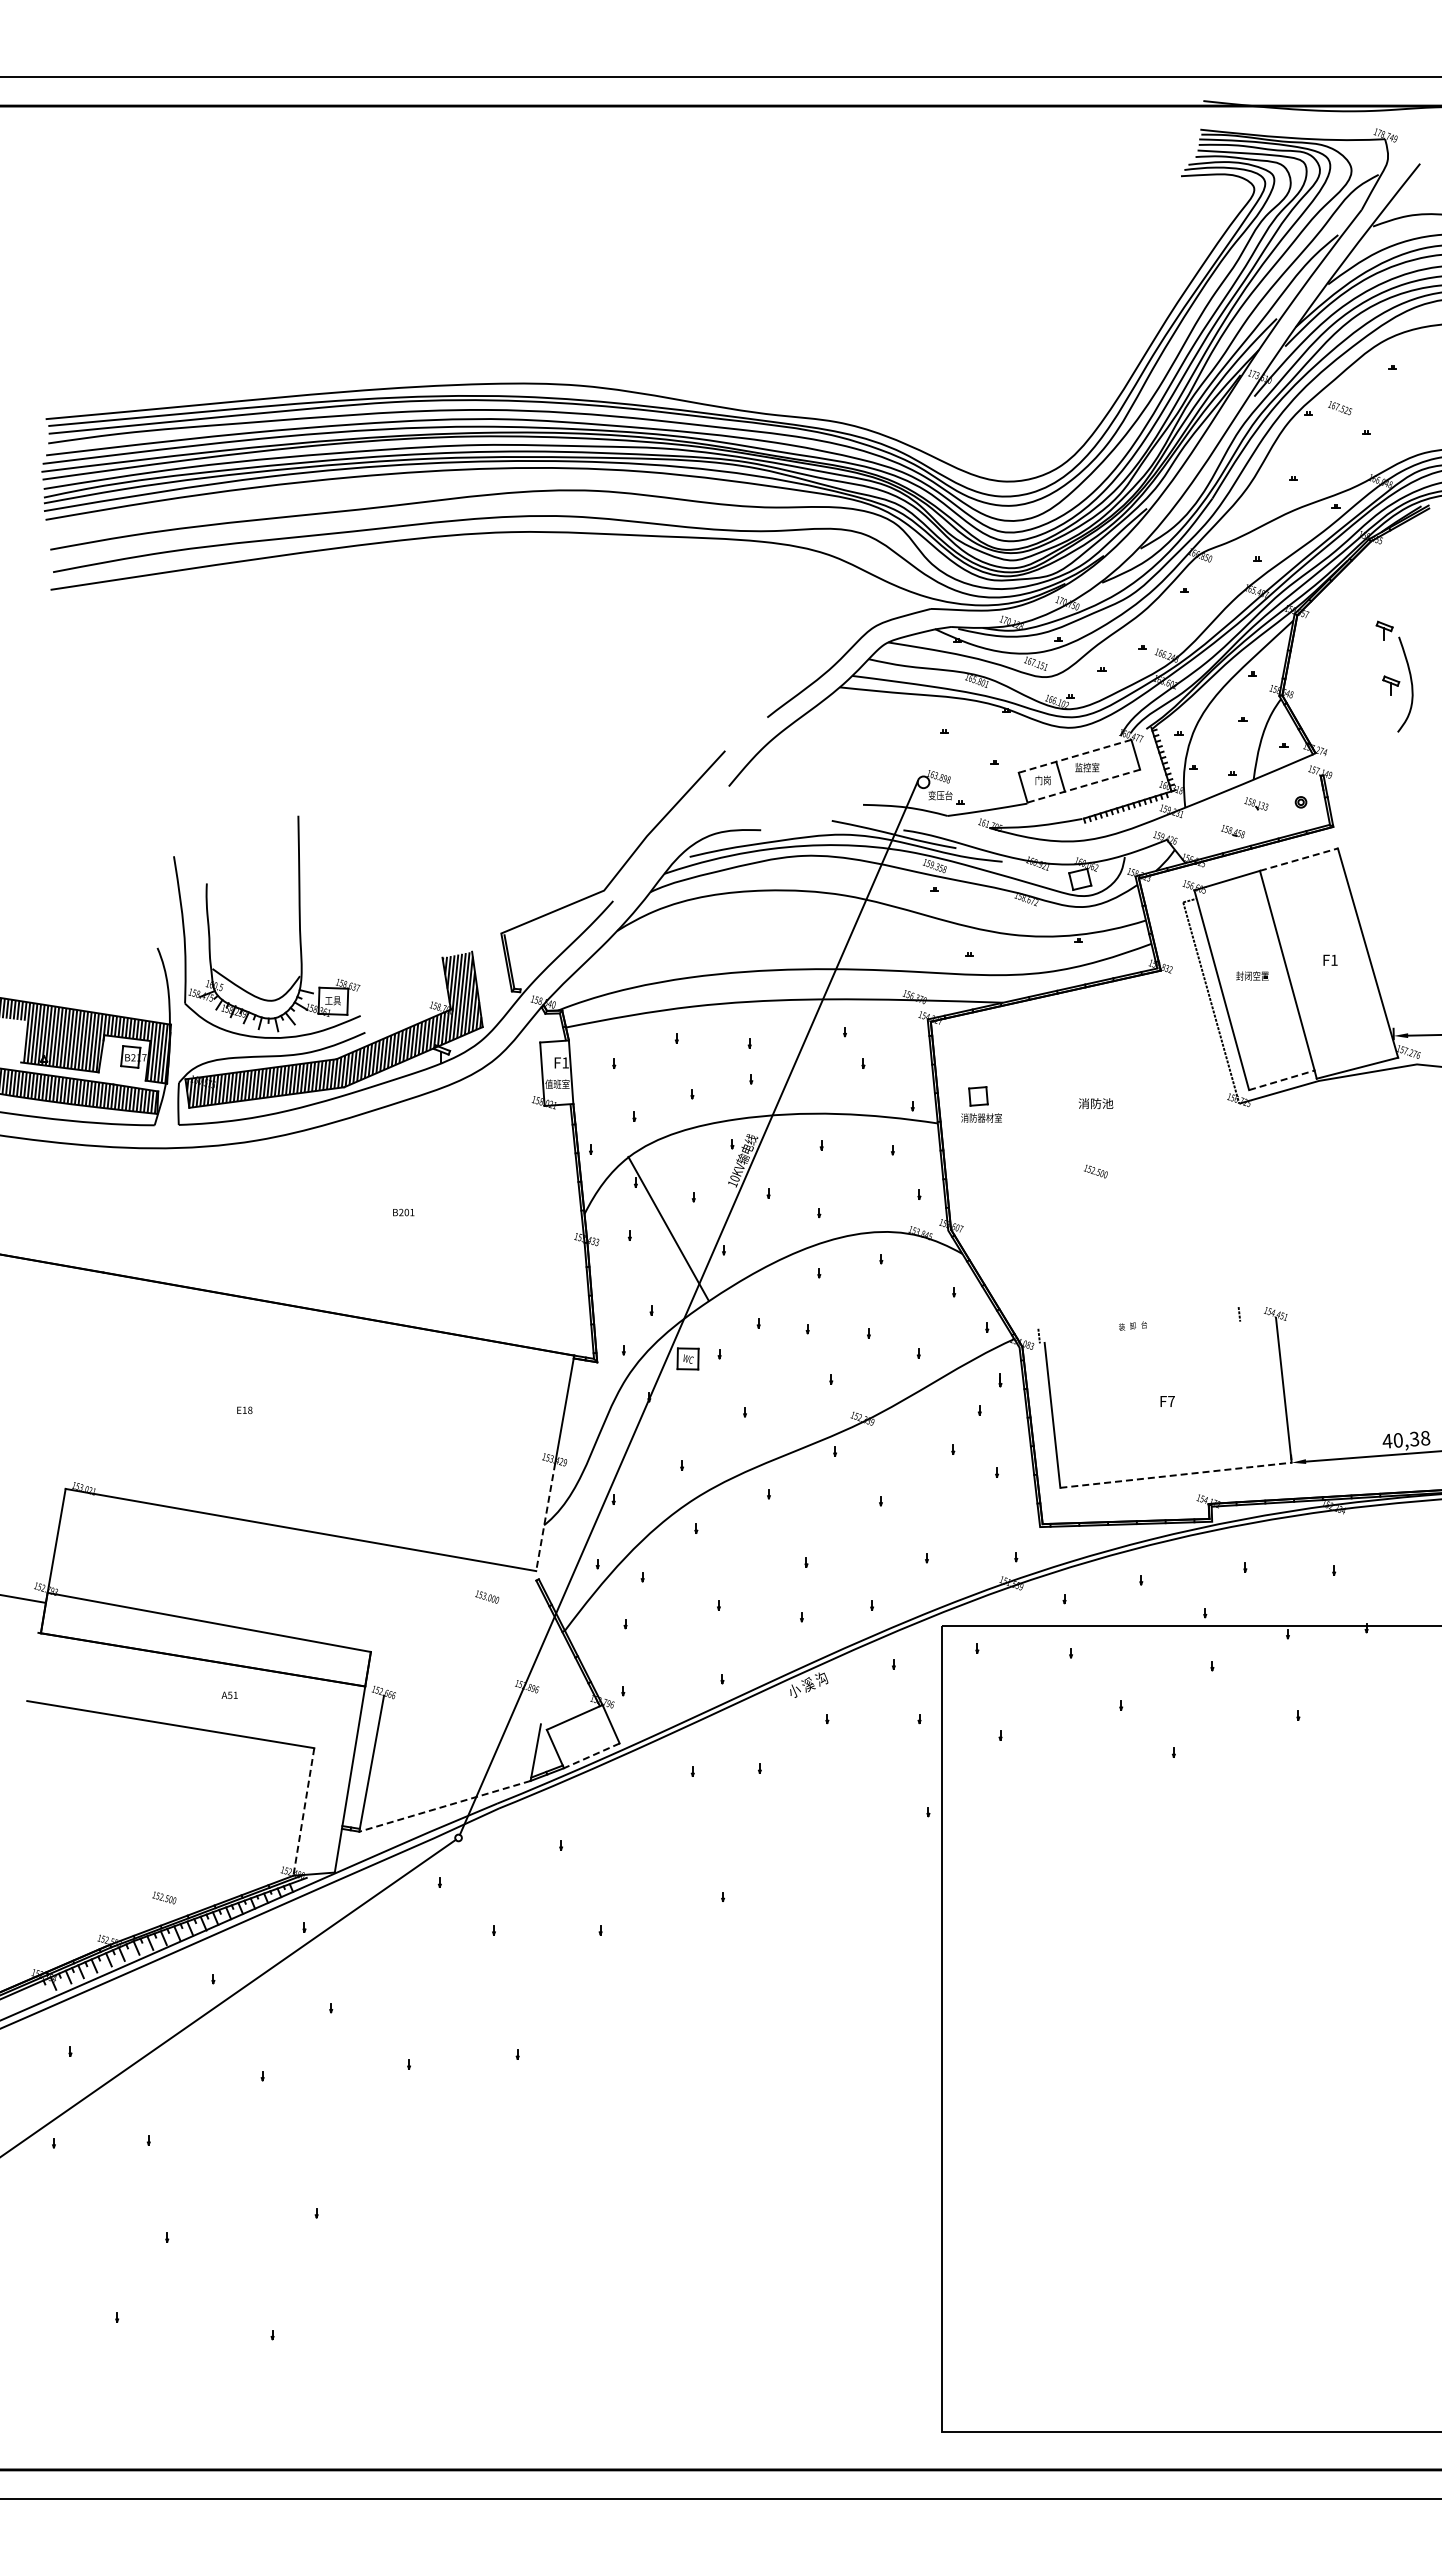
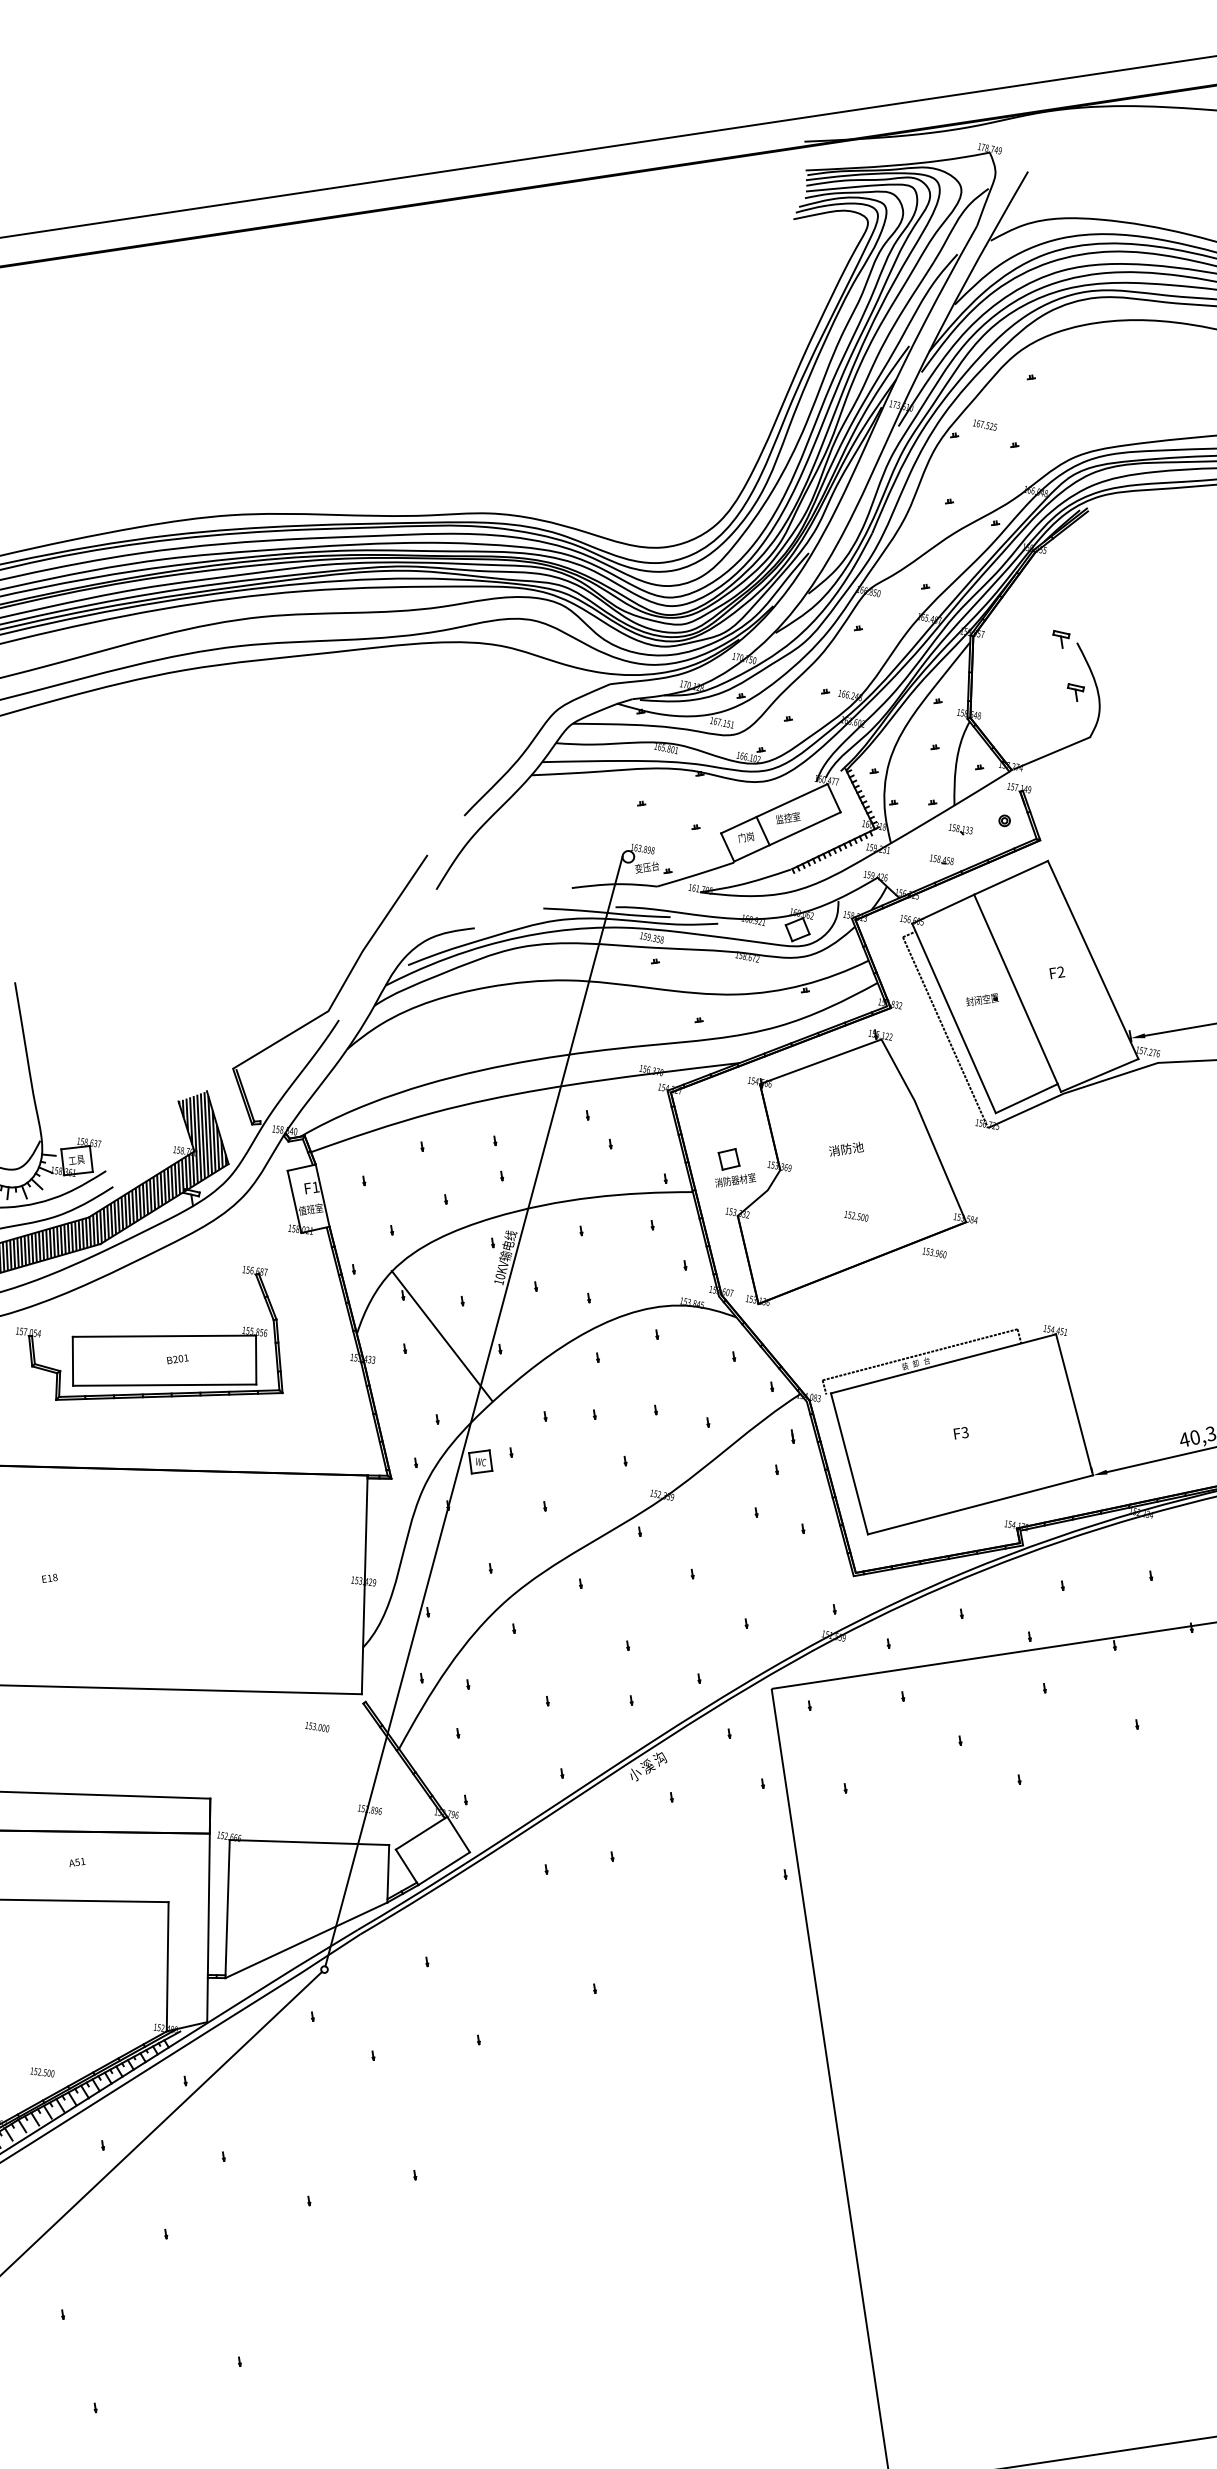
line: (1357, 742) -> (1051, 753), added
line: (1075, 756) -> (774, 808), dashed -> solid
line: (1083, 786) -> (787, 837), dashed -> solid
line: (1298, 859) -> (1010, 877), dashed -> solid
text: (1334, 959) -> (1060, 971), F1 -> F2
line: (1282, 1080) -> (1027, 1098), dashed -> solid
part: (1091, 1118) -> (844, 1164), added
part: (377, 1196) -> (149, 1347), added
line: (1138, 1317) -> (920, 1354), added
line: (1160, 1329) -> (943, 1362), added
text: (1171, 1401) -> (965, 1432), F7 -> F3
line: (1176, 1475) -> (980, 1505), dashed -> solid
line: (545, 1517) -> (363, 1639), dashed -> solid
line: (462, 1709) -> (309, 1841), added
line: (591, 1756) -> (443, 1869), dashed -> solid
line: (444, 1806) -> (305, 1940), dashed -> solid
line: (303, 1811) -> (167, 1966), dashed -> solid

